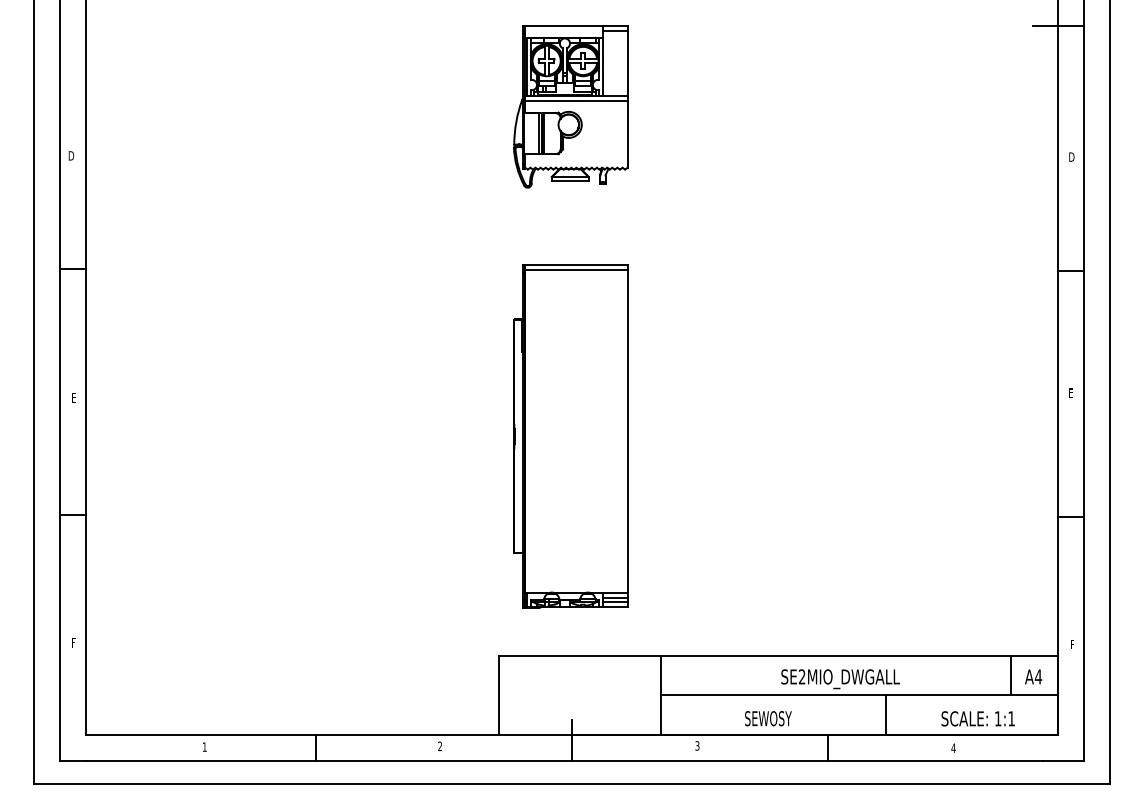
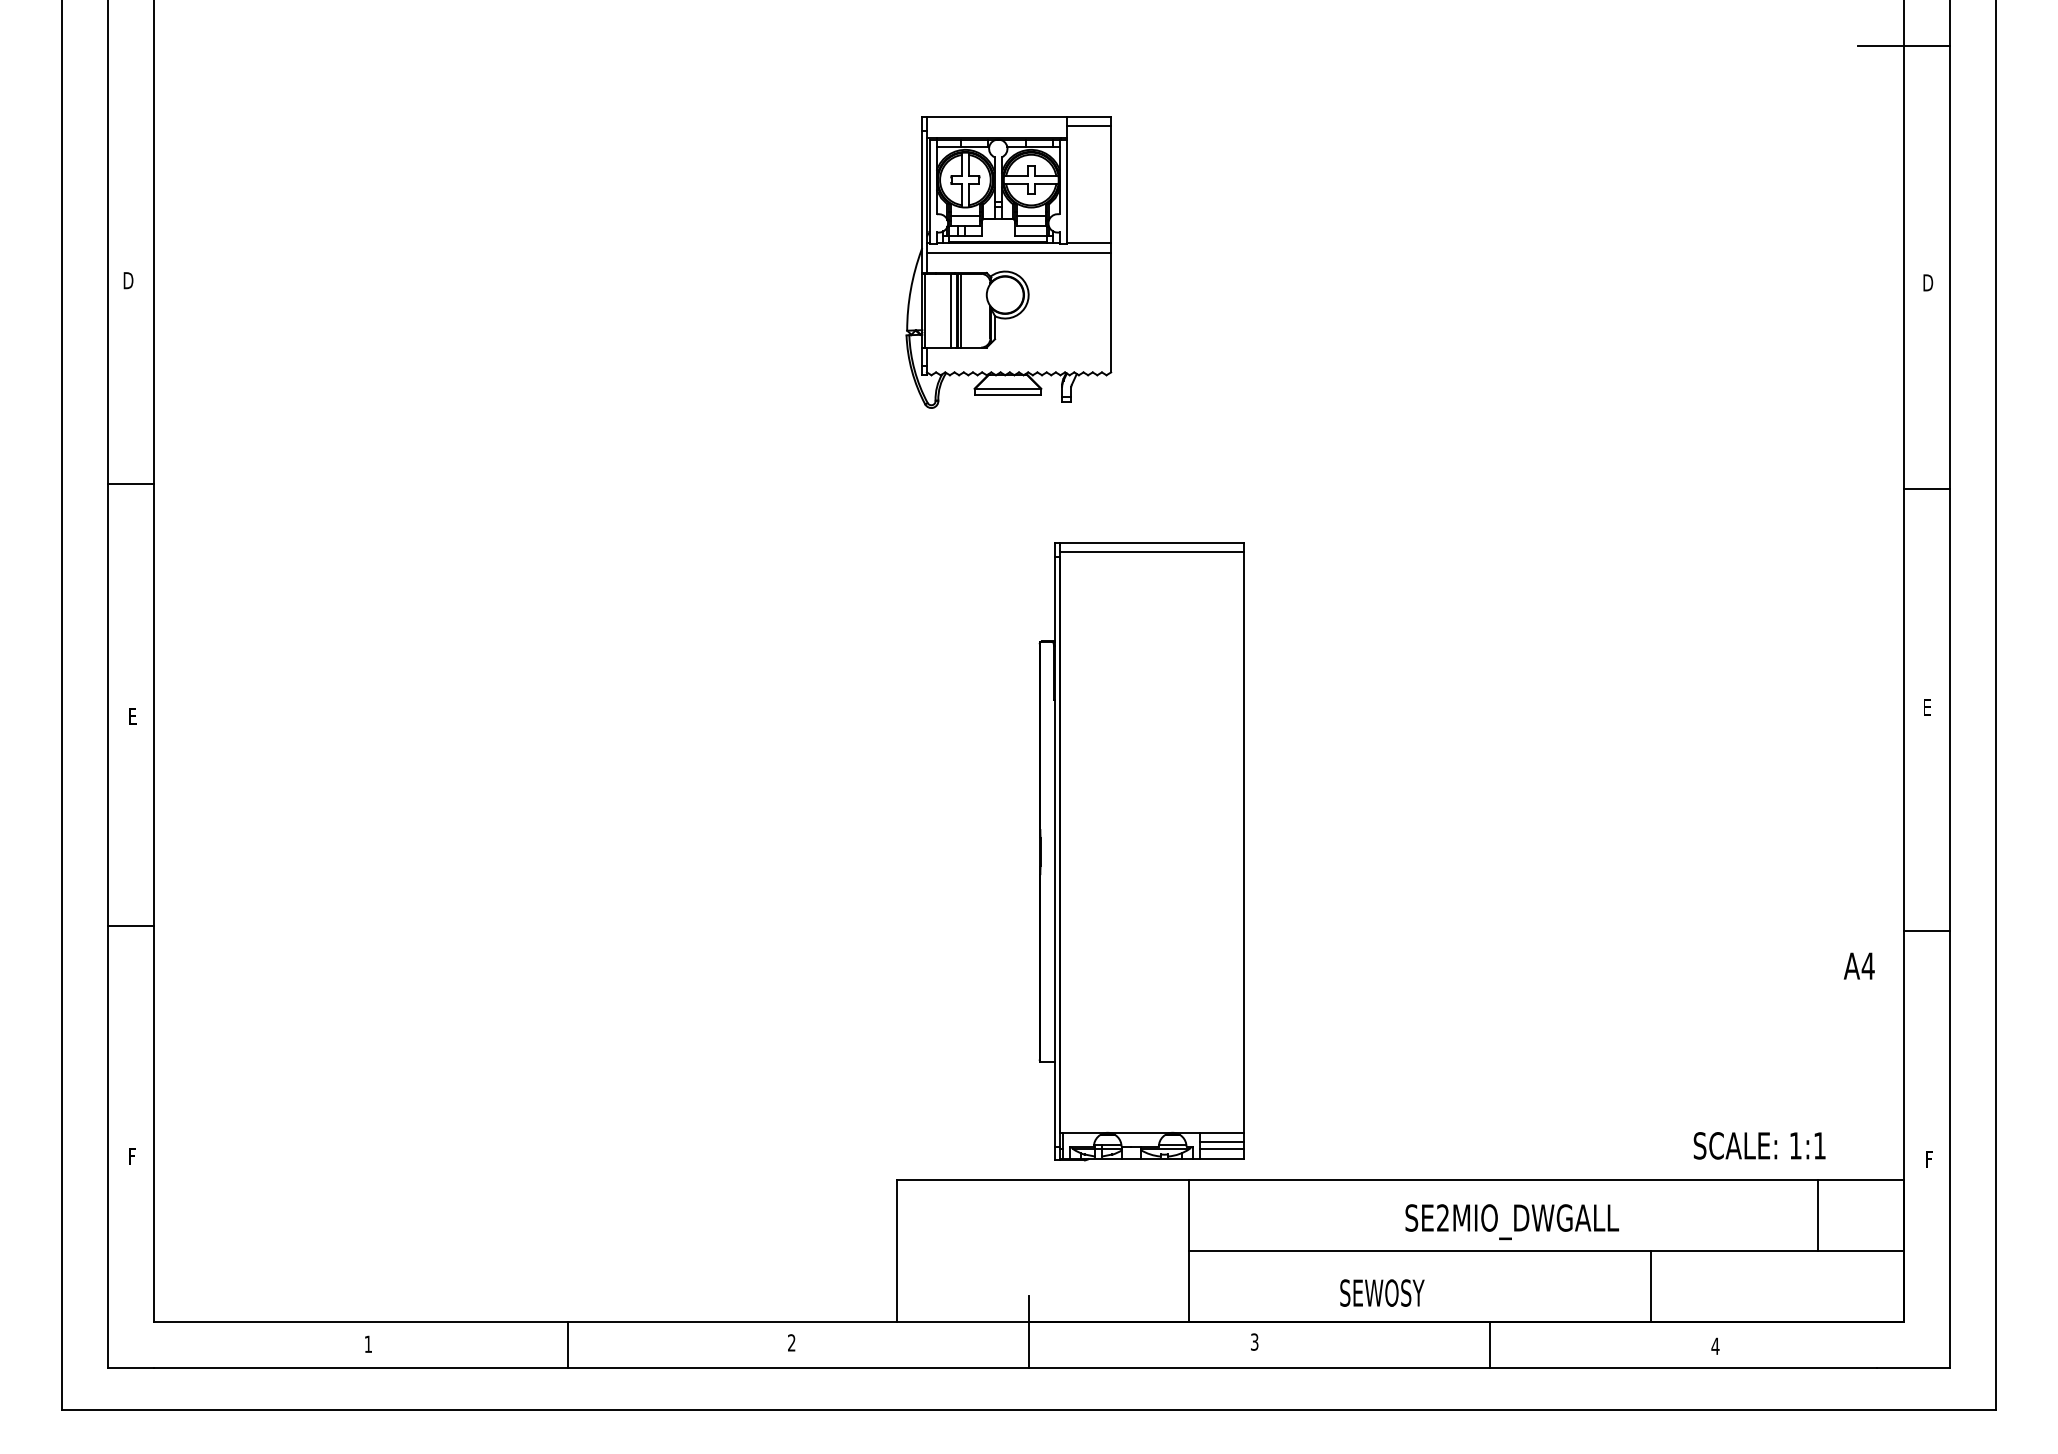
part: (570, 106) -> (1008, 261), moved
part: (570, 436) -> (1141, 852), moved
text: (1033, 676) -> (1859, 965), moved
line: (886, 714) -> (1652, 1285), moved
text: (977, 718) -> (1758, 1145), moved

